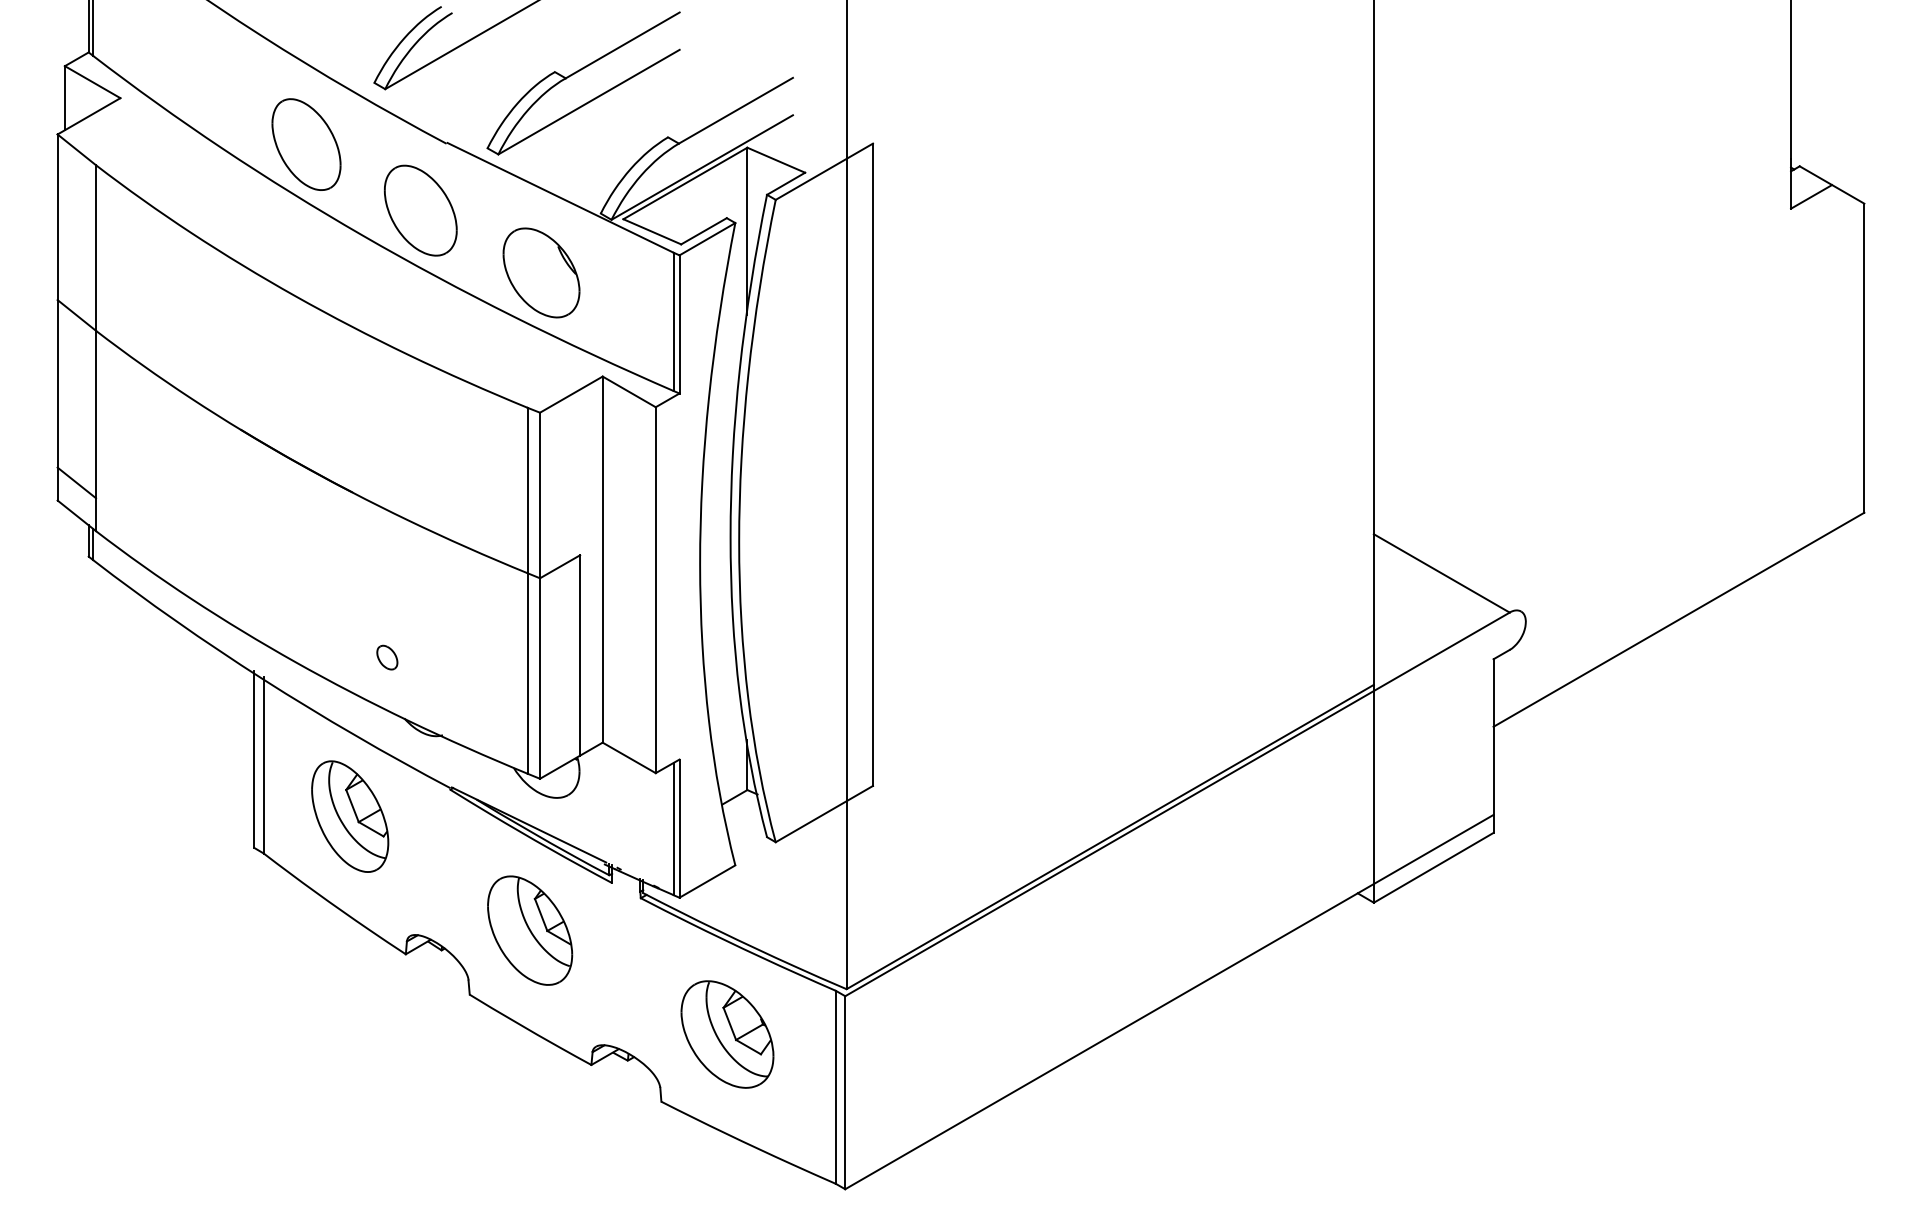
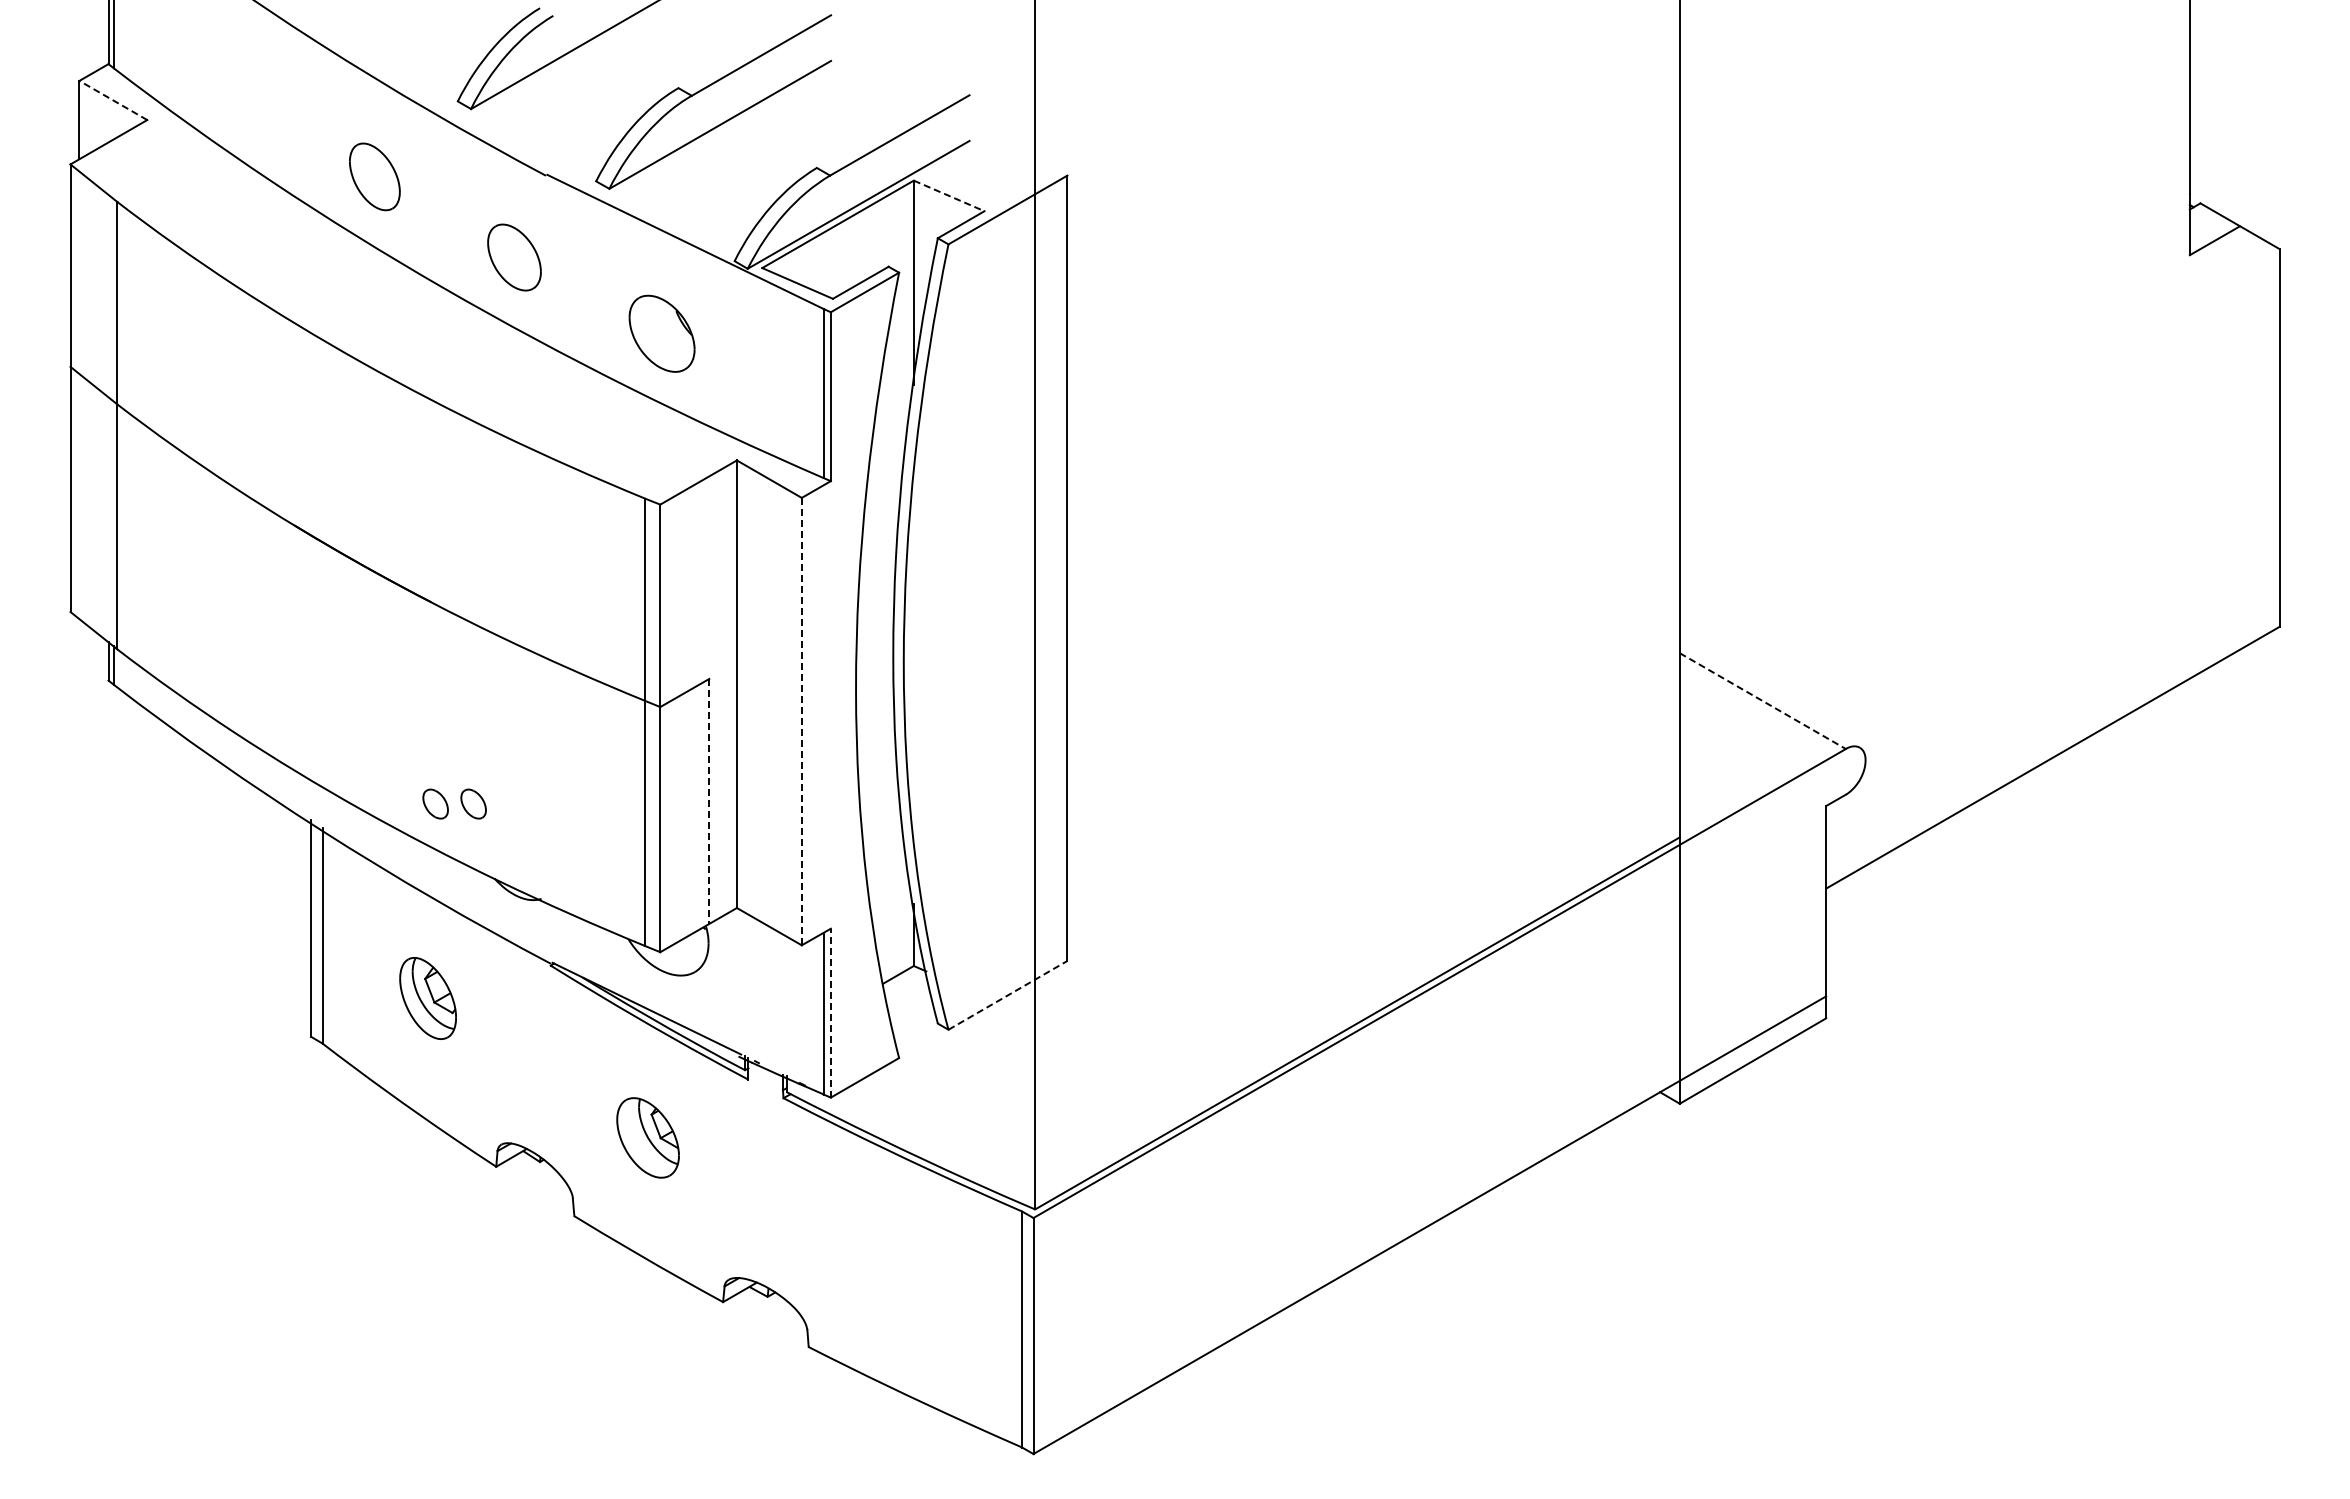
line: (91, 82) -> (112, 100), solid -> dashed
part: (306, 144) -> (374, 176), size x0.6
line: (776, 160) -> (949, 196), solid -> dashed
part: (420, 210) -> (514, 257), size x0.6
part: (541, 272) -> (661, 333), size x0.7
line: (76, 482) -> (93, 590), removed
line: (1441, 573) -> (1762, 701), solid -> dashed
line: (655, 590) -> (801, 721), solid -> dashed
line: (580, 655) -> (709, 801), solid -> dashed
part: (356, 657) -> (435, 803), added
line: (824, 814) -> (1007, 995), solid -> dashed
part: (349, 816) -> (427, 998), size x0.6
line: (679, 828) -> (830, 1012), solid -> dashed
part: (529, 930) -> (647, 1137), size x0.6
part: (727, 1034) -> (889, 1264), removed

